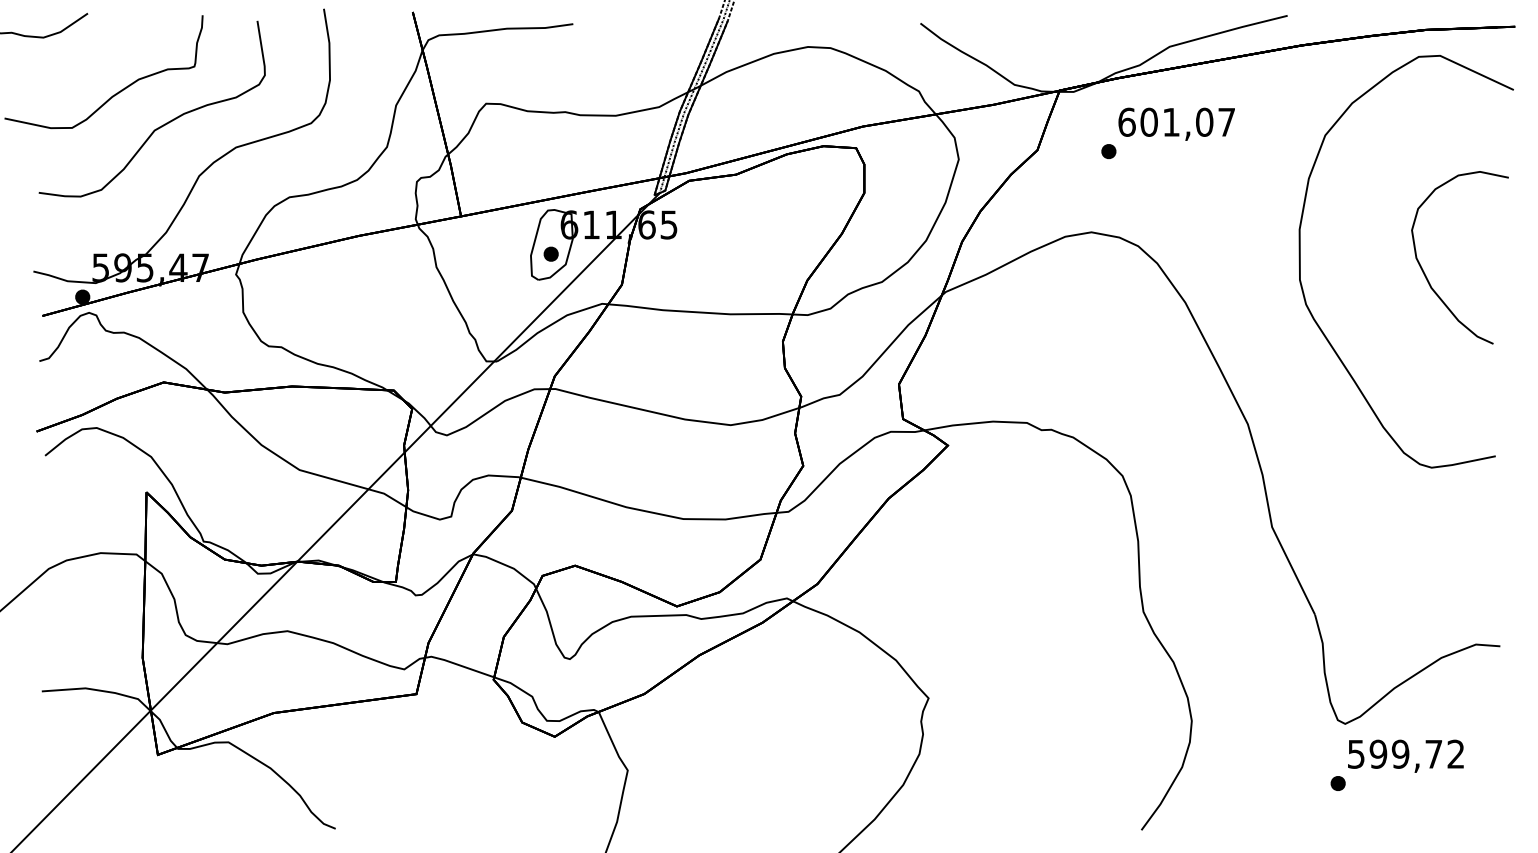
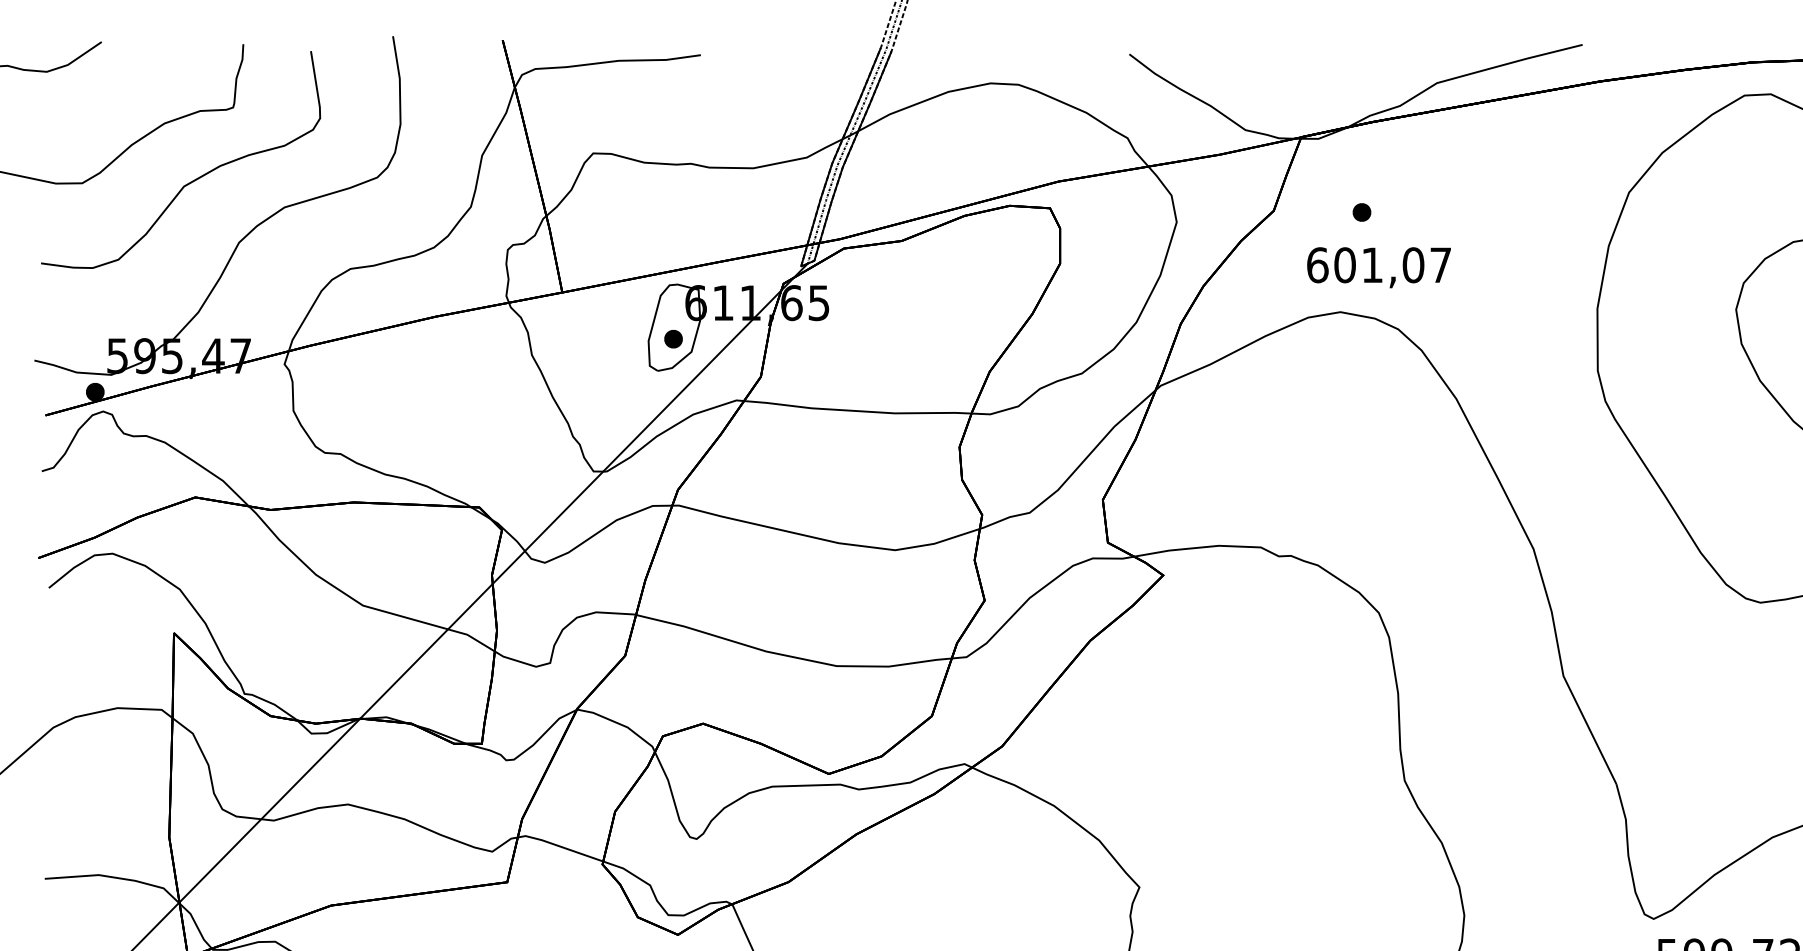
text: (1176, 123) -> (1378, 266), moved

